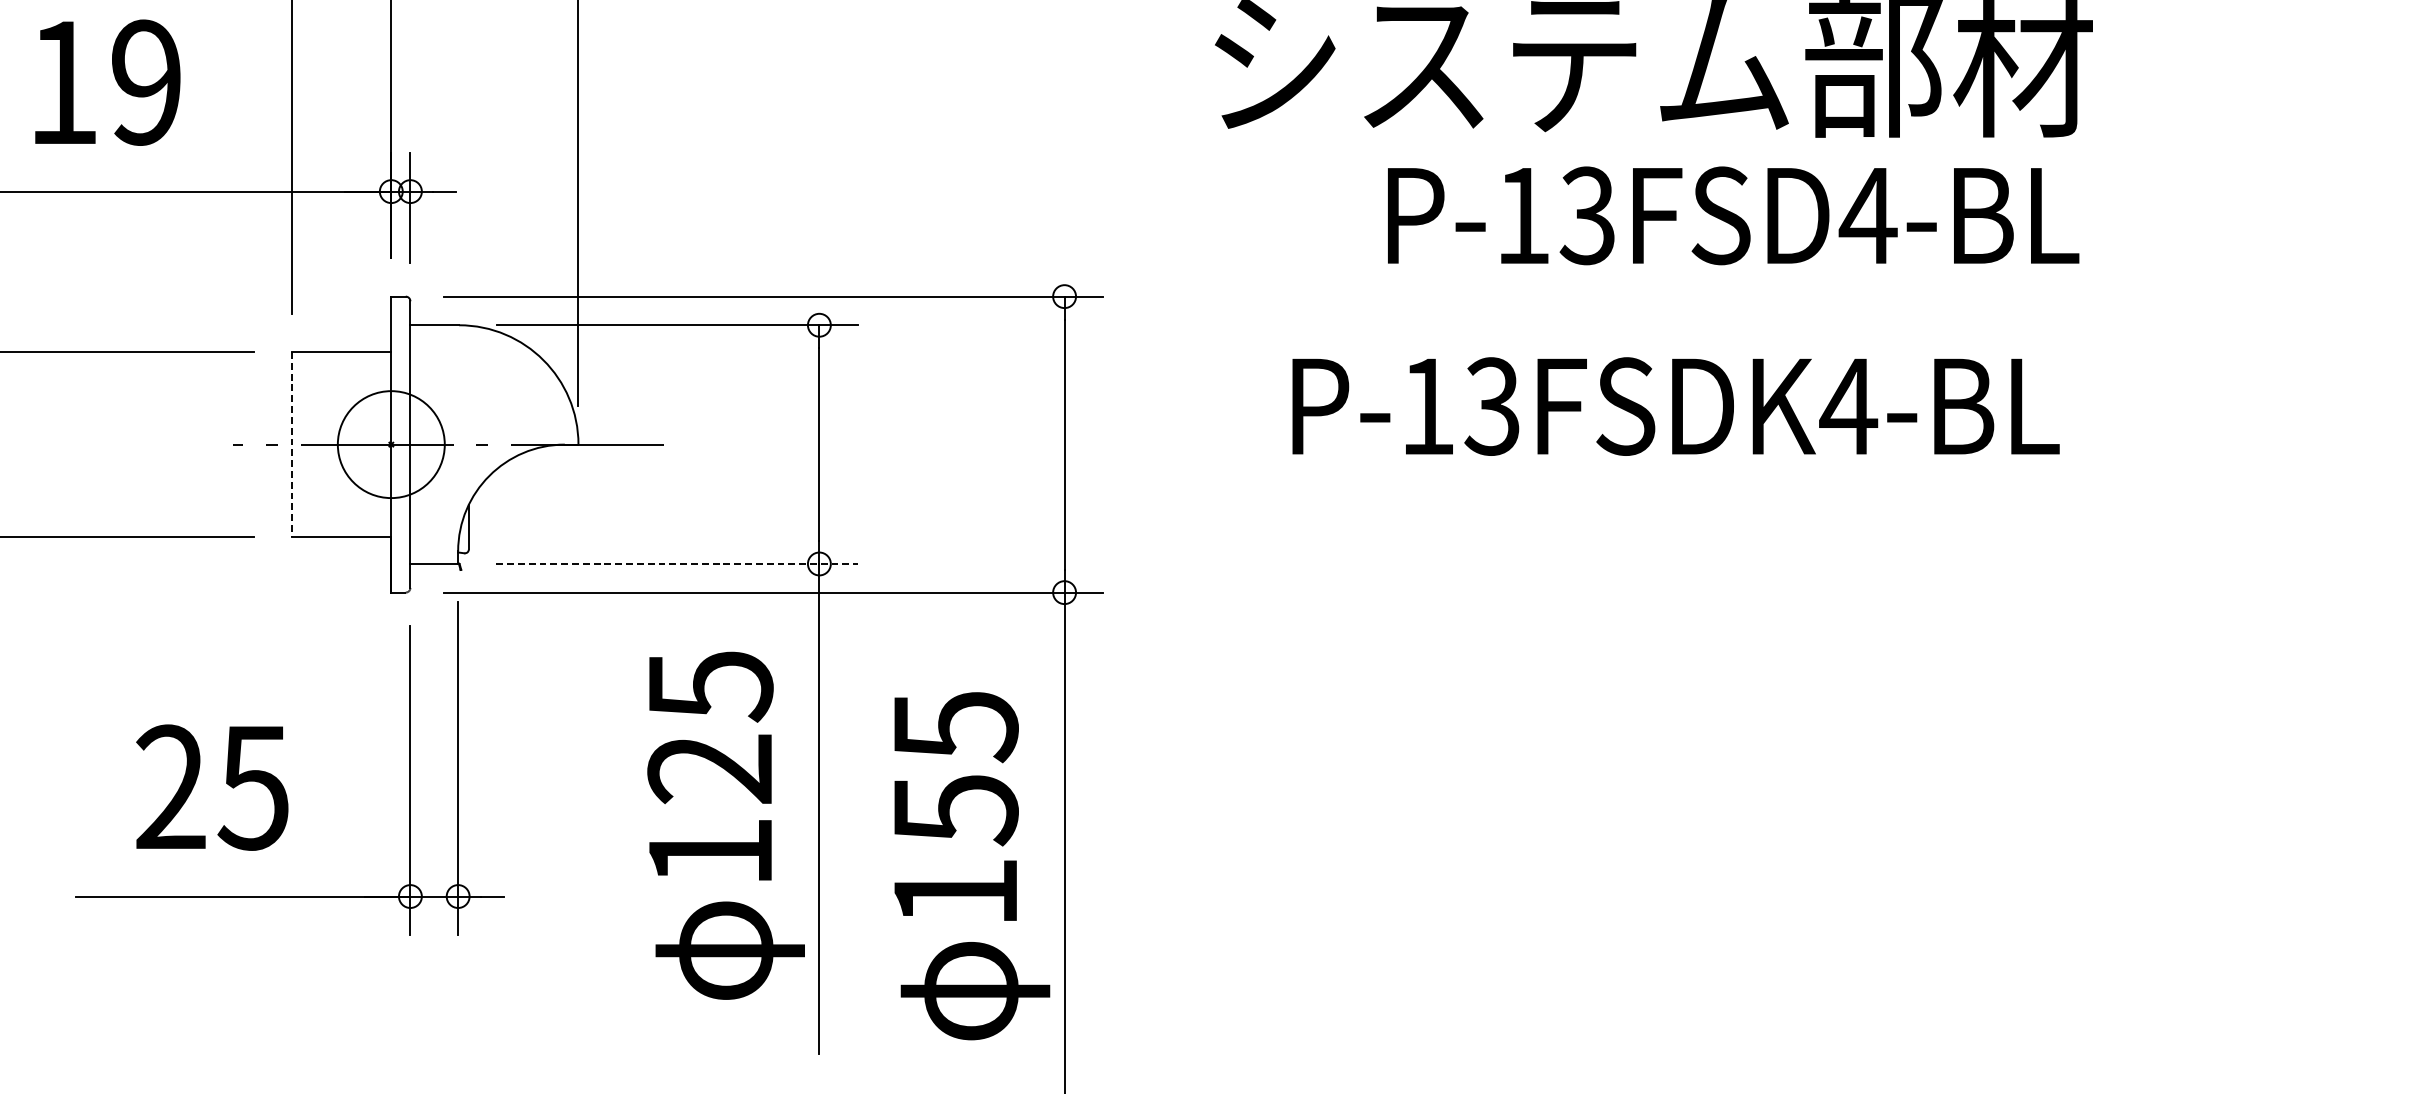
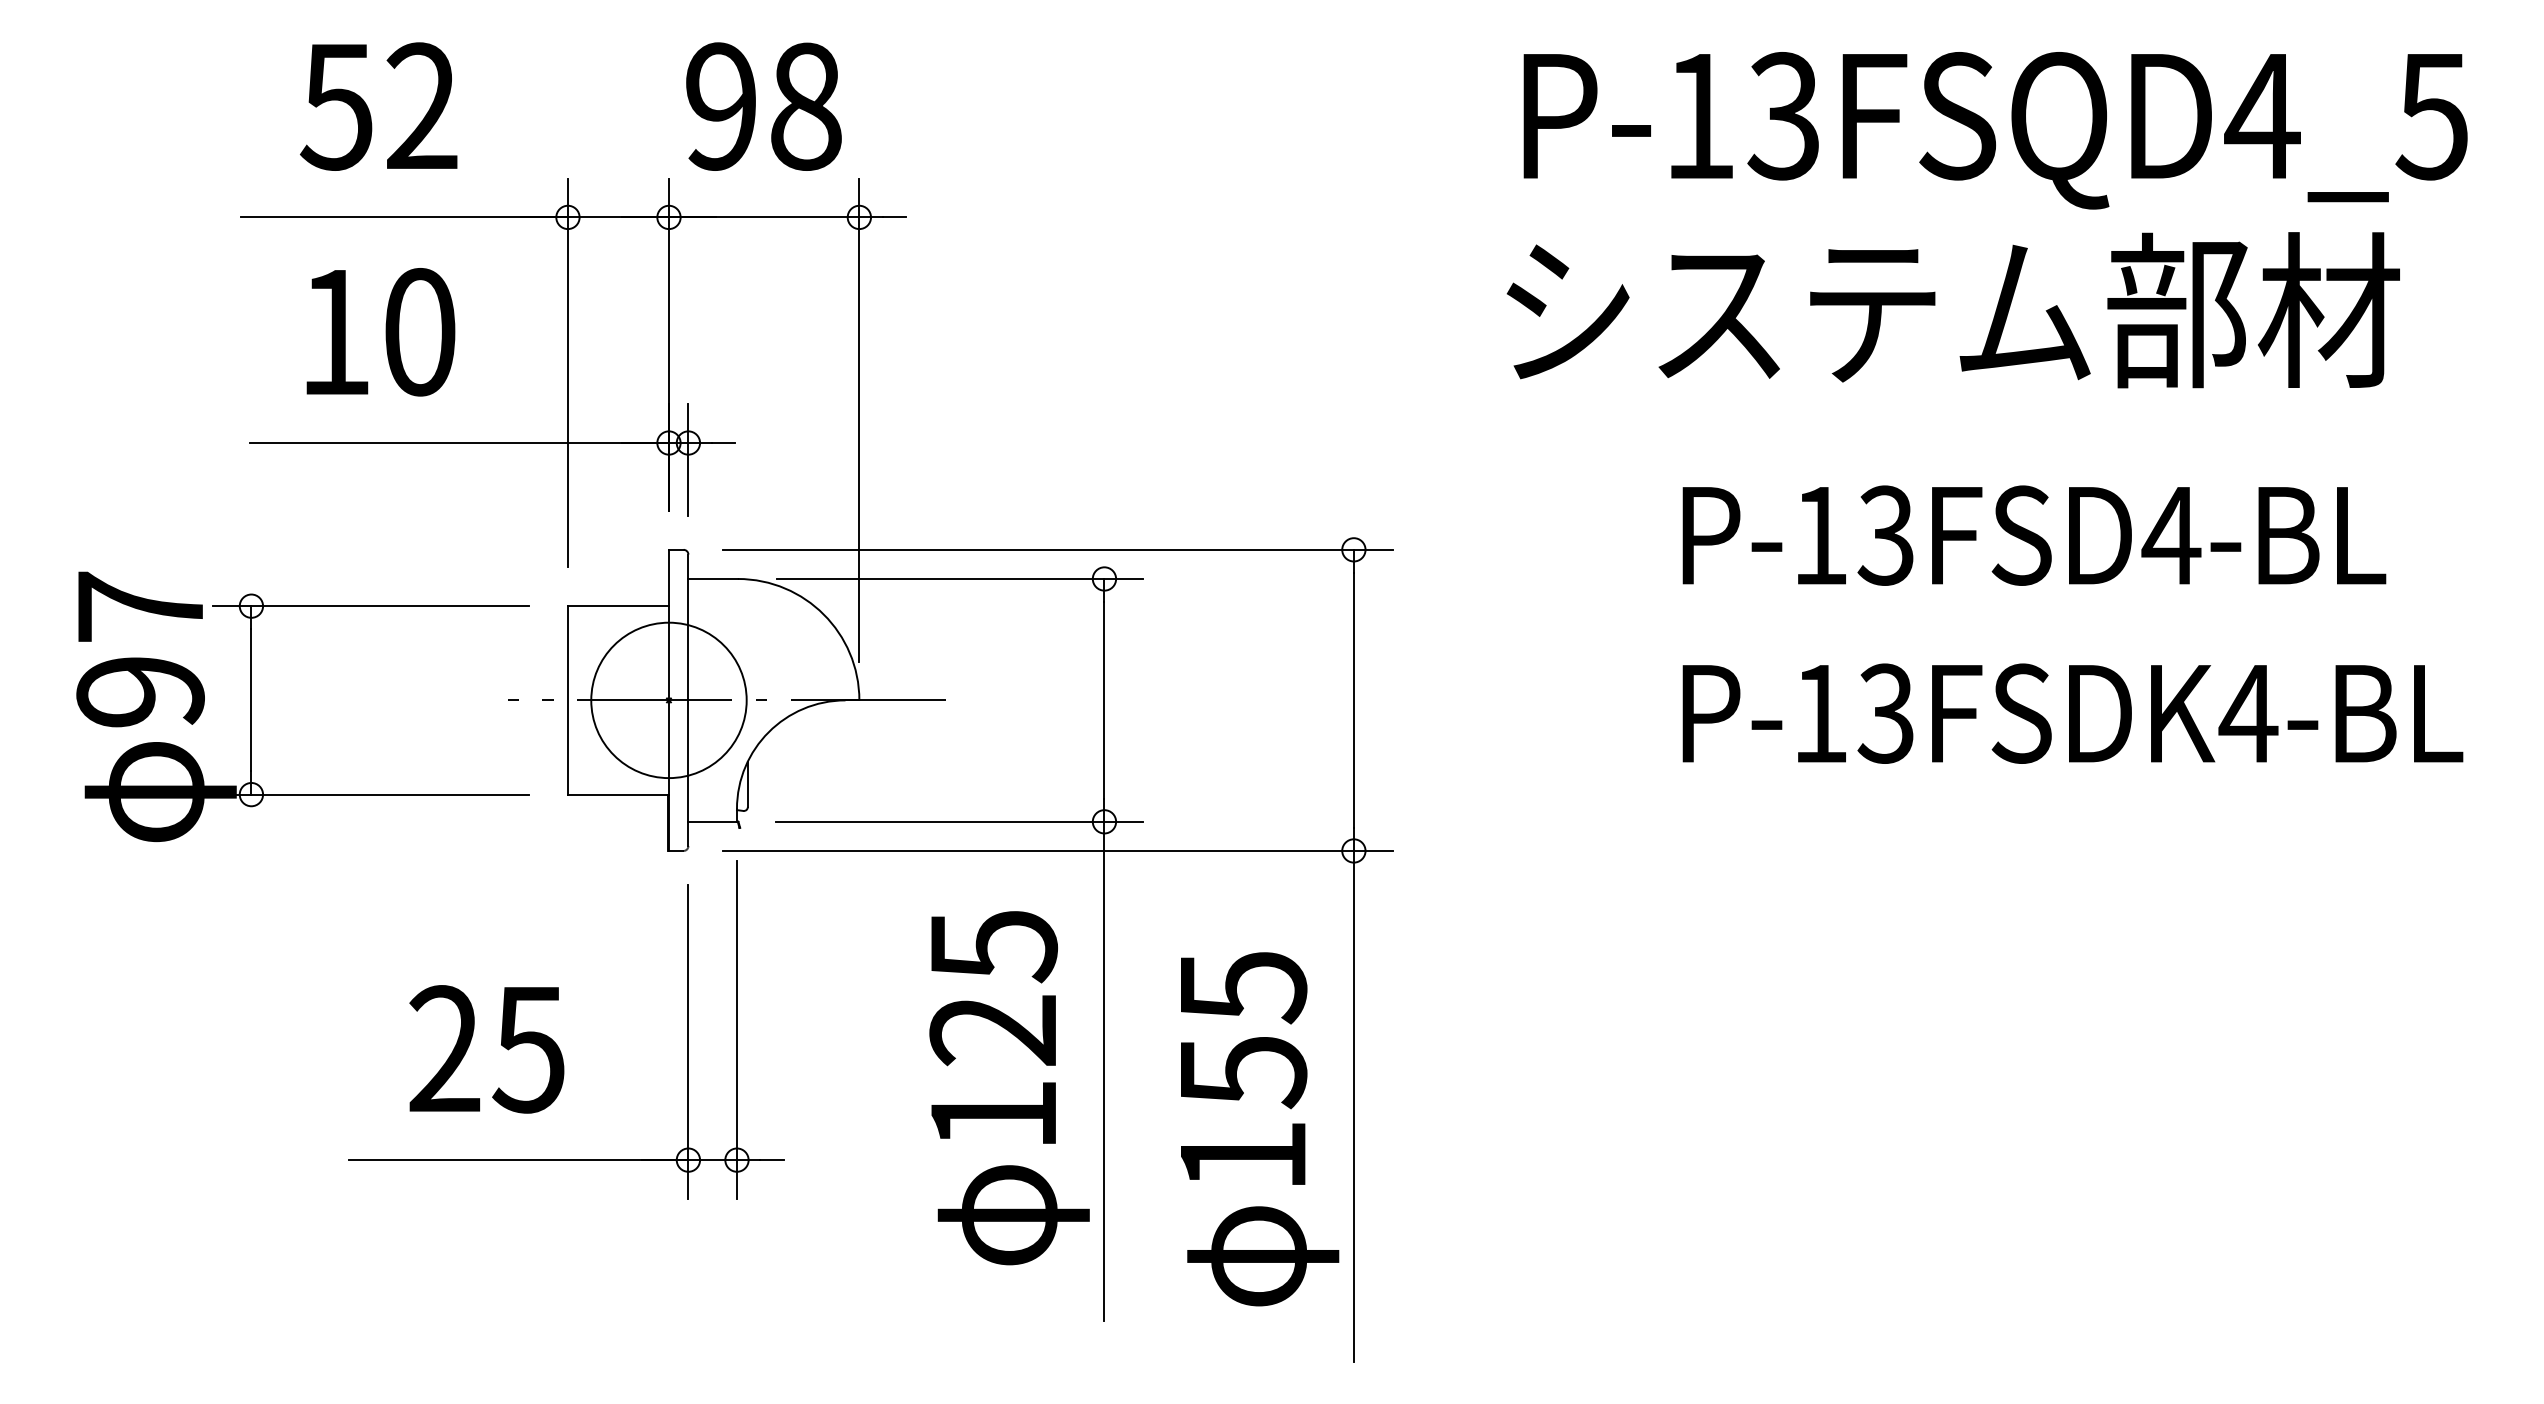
text: (146, 82) -> (419, 332), 19 -> 10
text: (1733, 215) -> (2034, 535), moved
text: (1675, 406) -> (2072, 713), moved
line: (291, 444) -> (567, 700), dashed -> solid
circle: (390, 444) -> (668, 700), size x1.43
line: (676, 563) -> (959, 821), dashed -> solid

